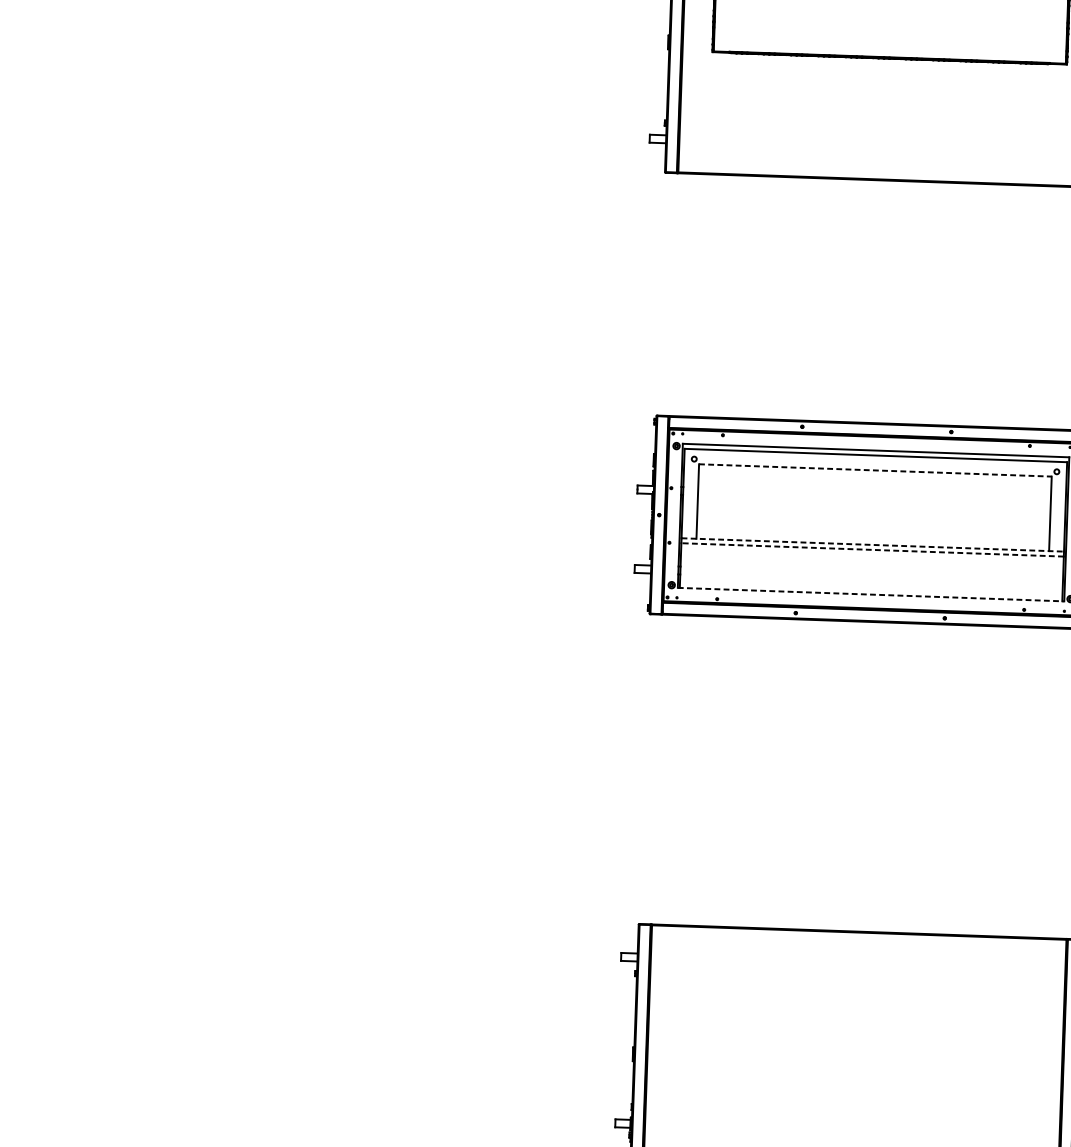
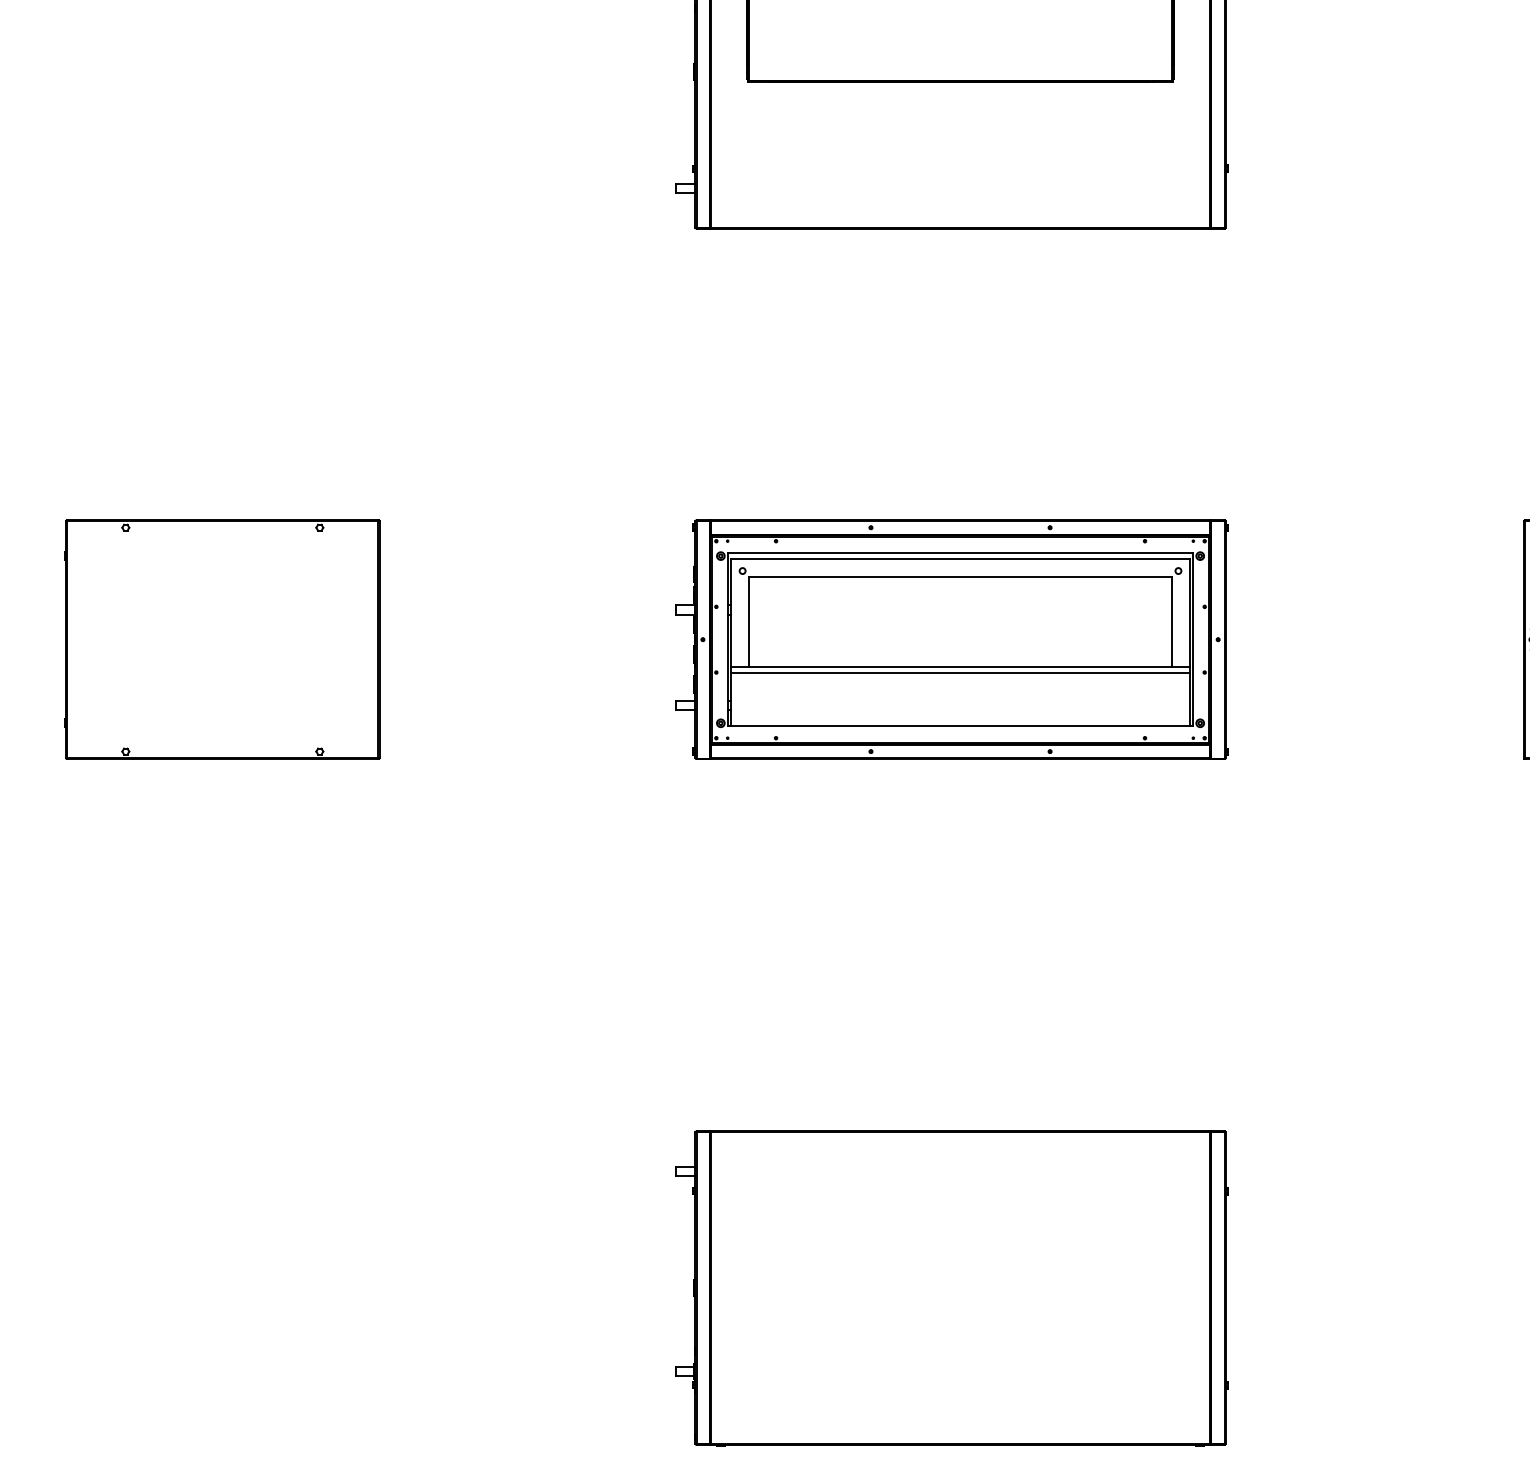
line: (875, 470) -> (960, 577), dashed -> solid
part: (259, 500) -> (222, 639), added
line: (872, 544) -> (960, 666), dashed -> solid
line: (872, 549) -> (960, 672), dashed -> solid
line: (871, 594) -> (961, 726), dashed -> solid

